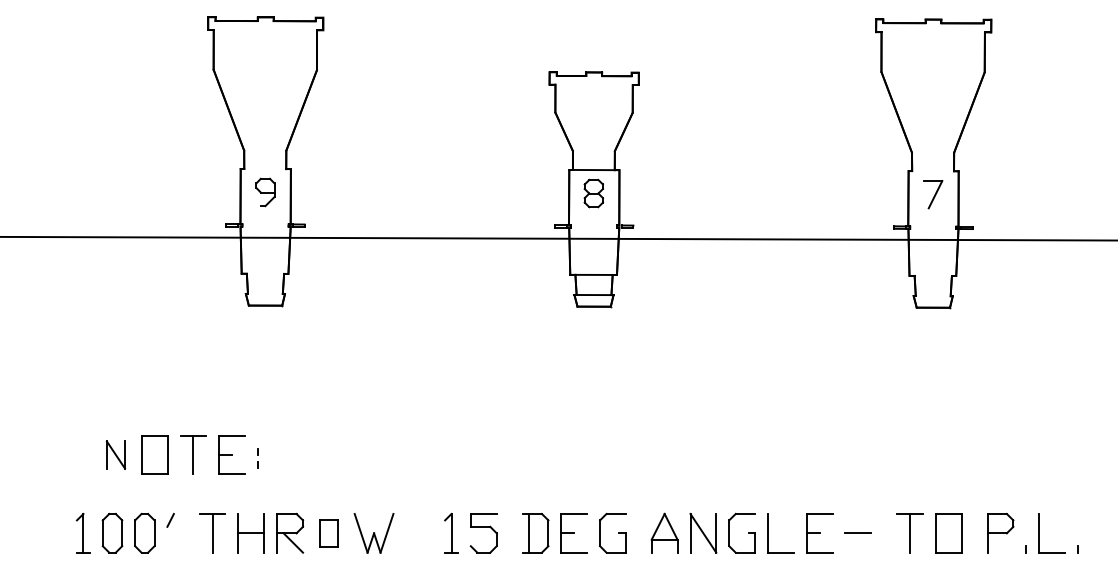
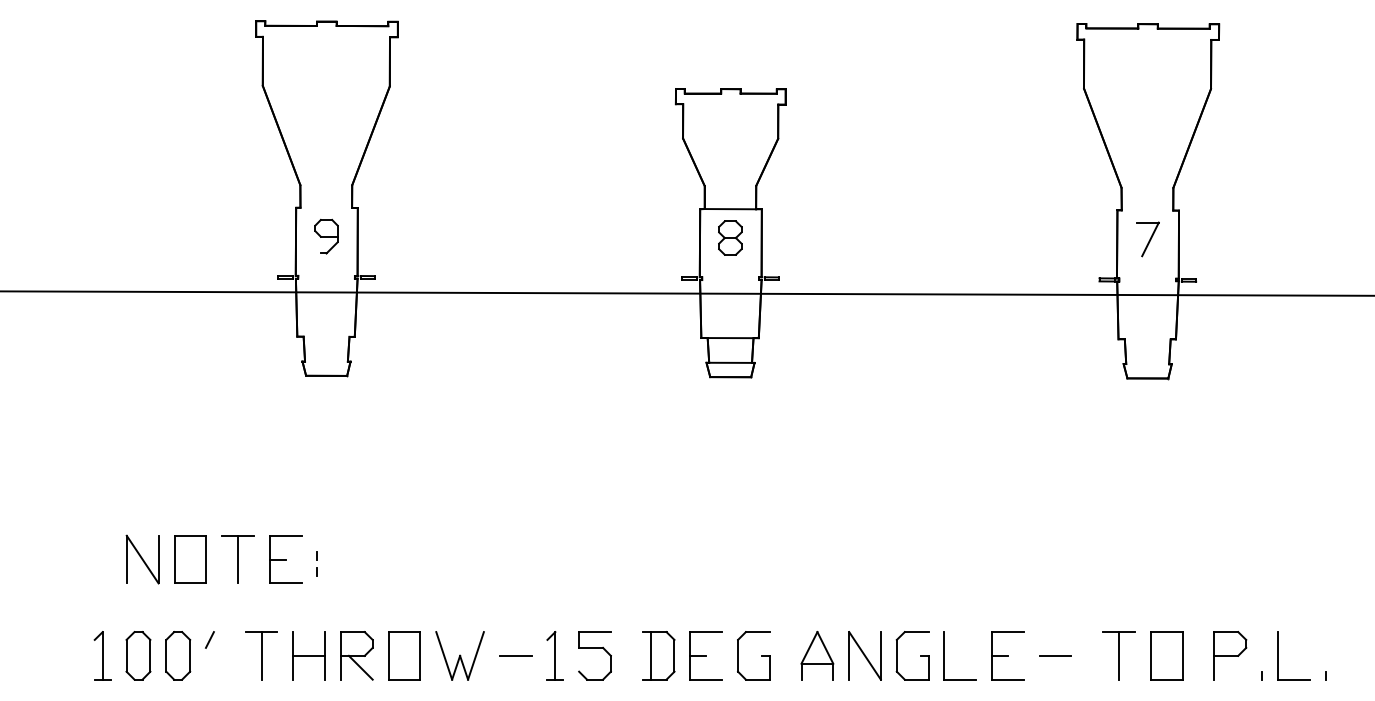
part: (115, 454) -> (142, 558), size x1.43
part: (328, 533) -> (404, 656), size x1.43
line: (419, 533) -> (515, 656), added

